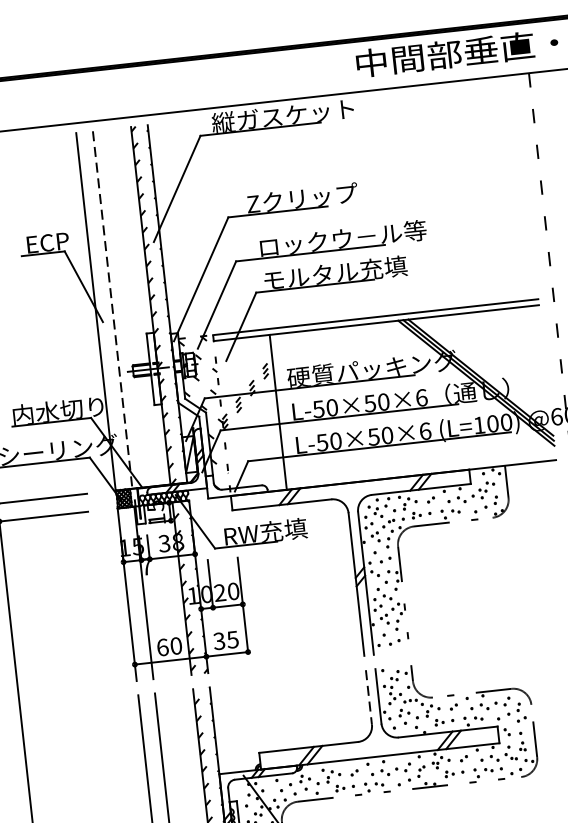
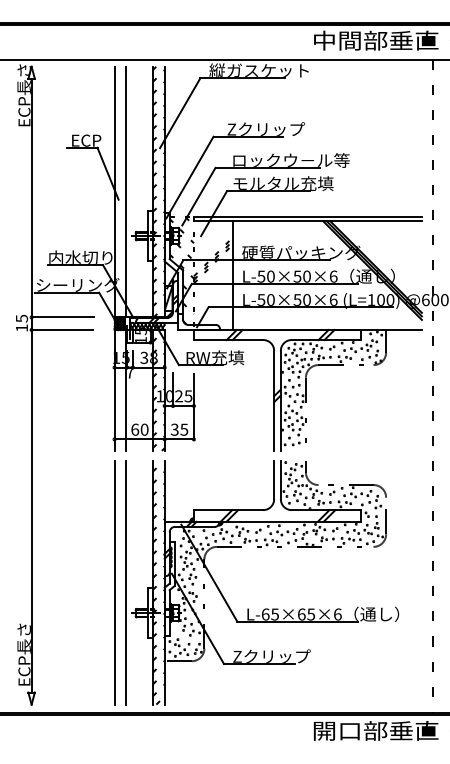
line: (113, 310) -> (126, 192), dashed -> solid
text: (233, 591) -> (188, 396), 20 -> 25
line: (369, 697) -> (274, 480), dashed -> solid

